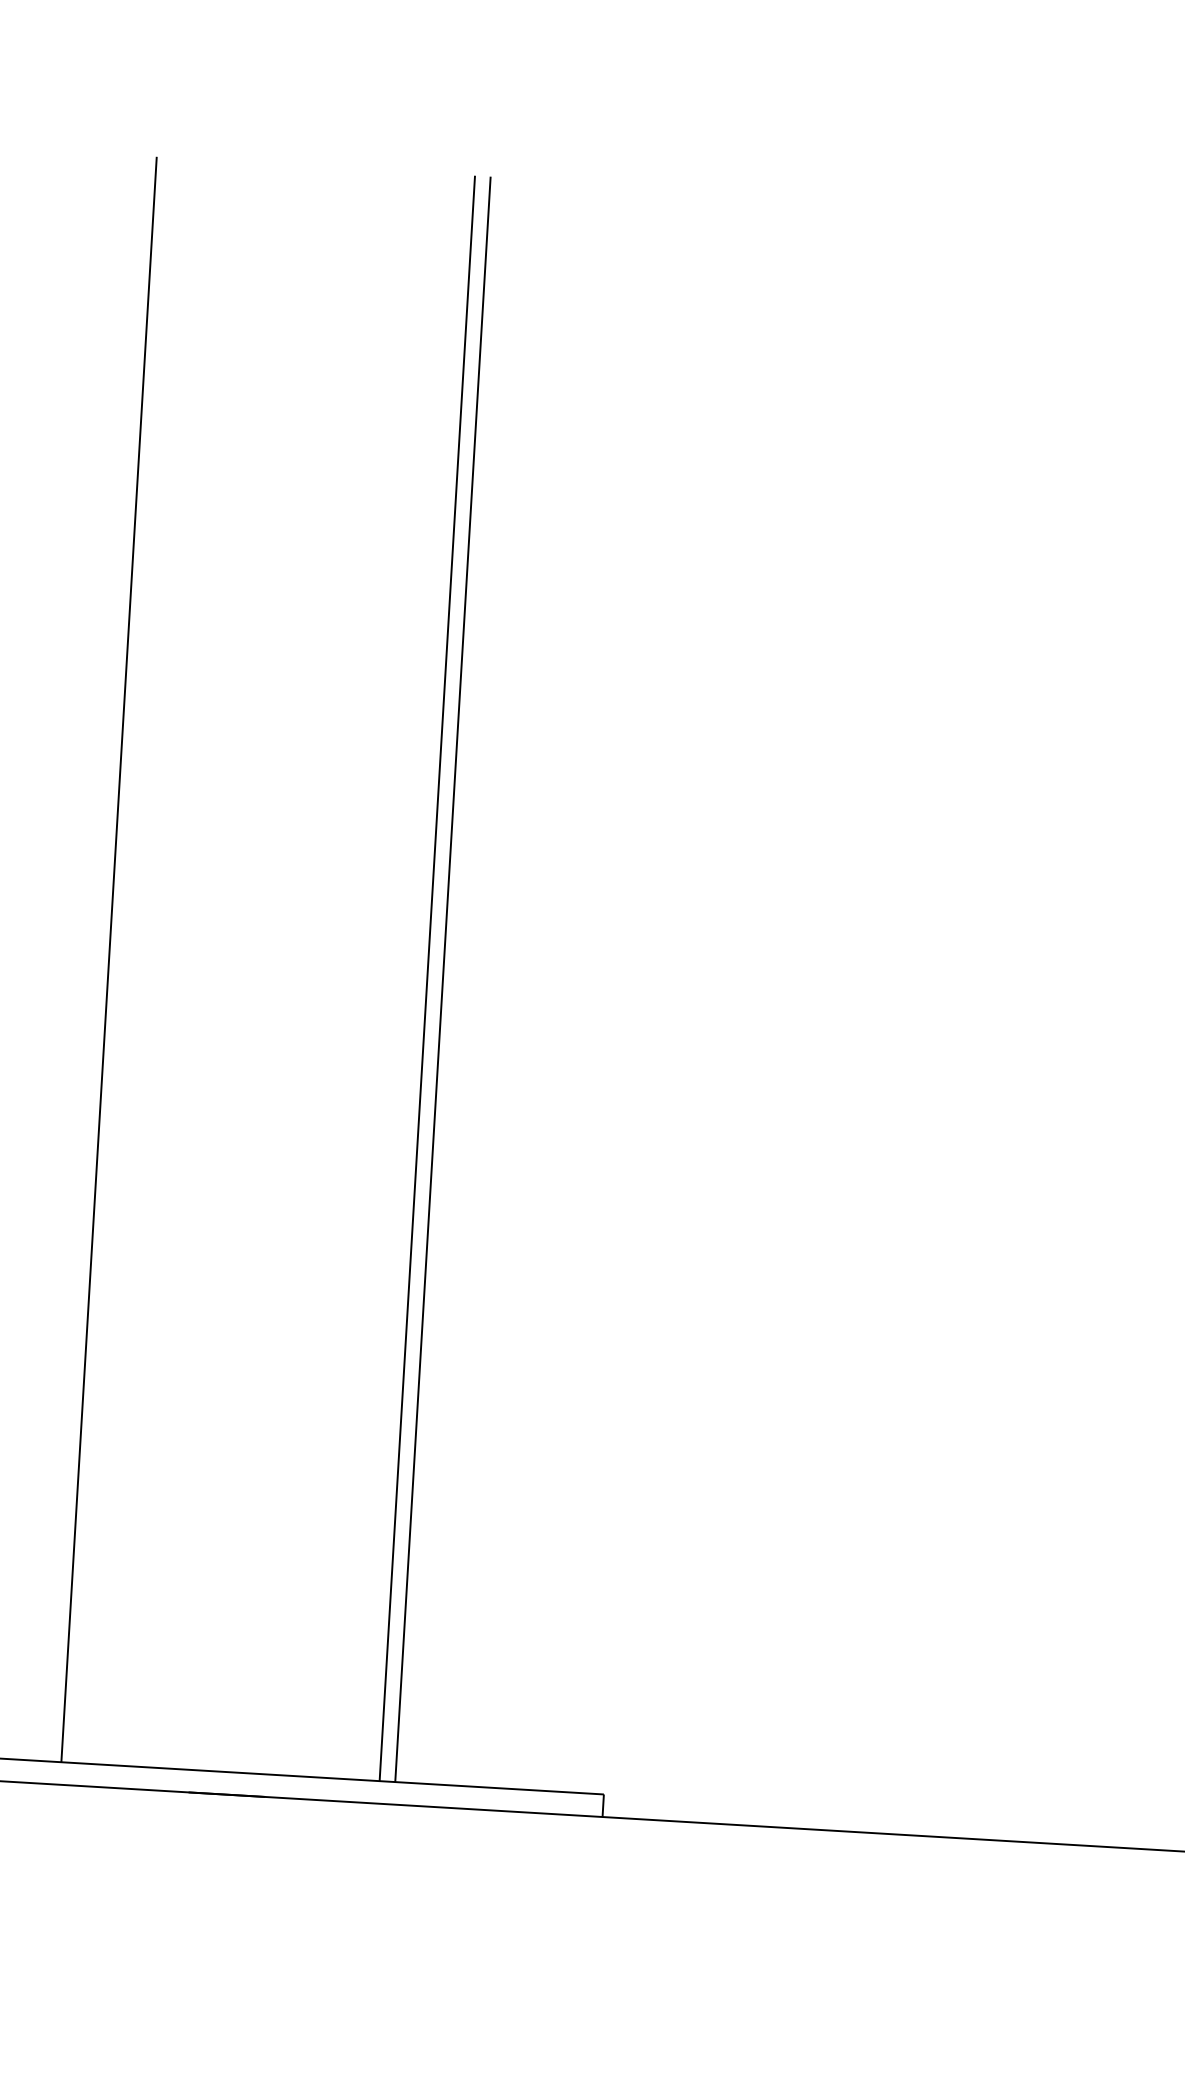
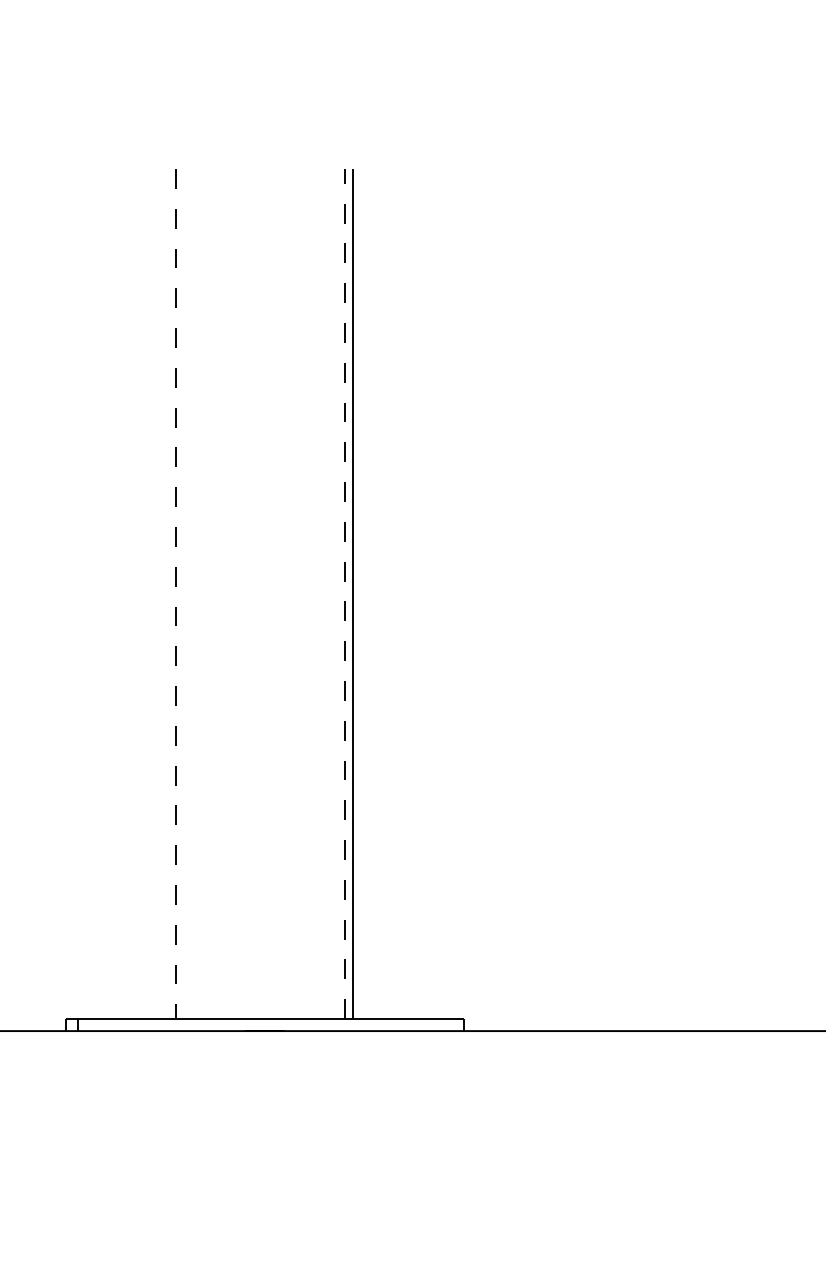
line: (109, 960) -> (176, 594), solid -> dashed
line: (428, 977) -> (345, 593), solid -> dashed

